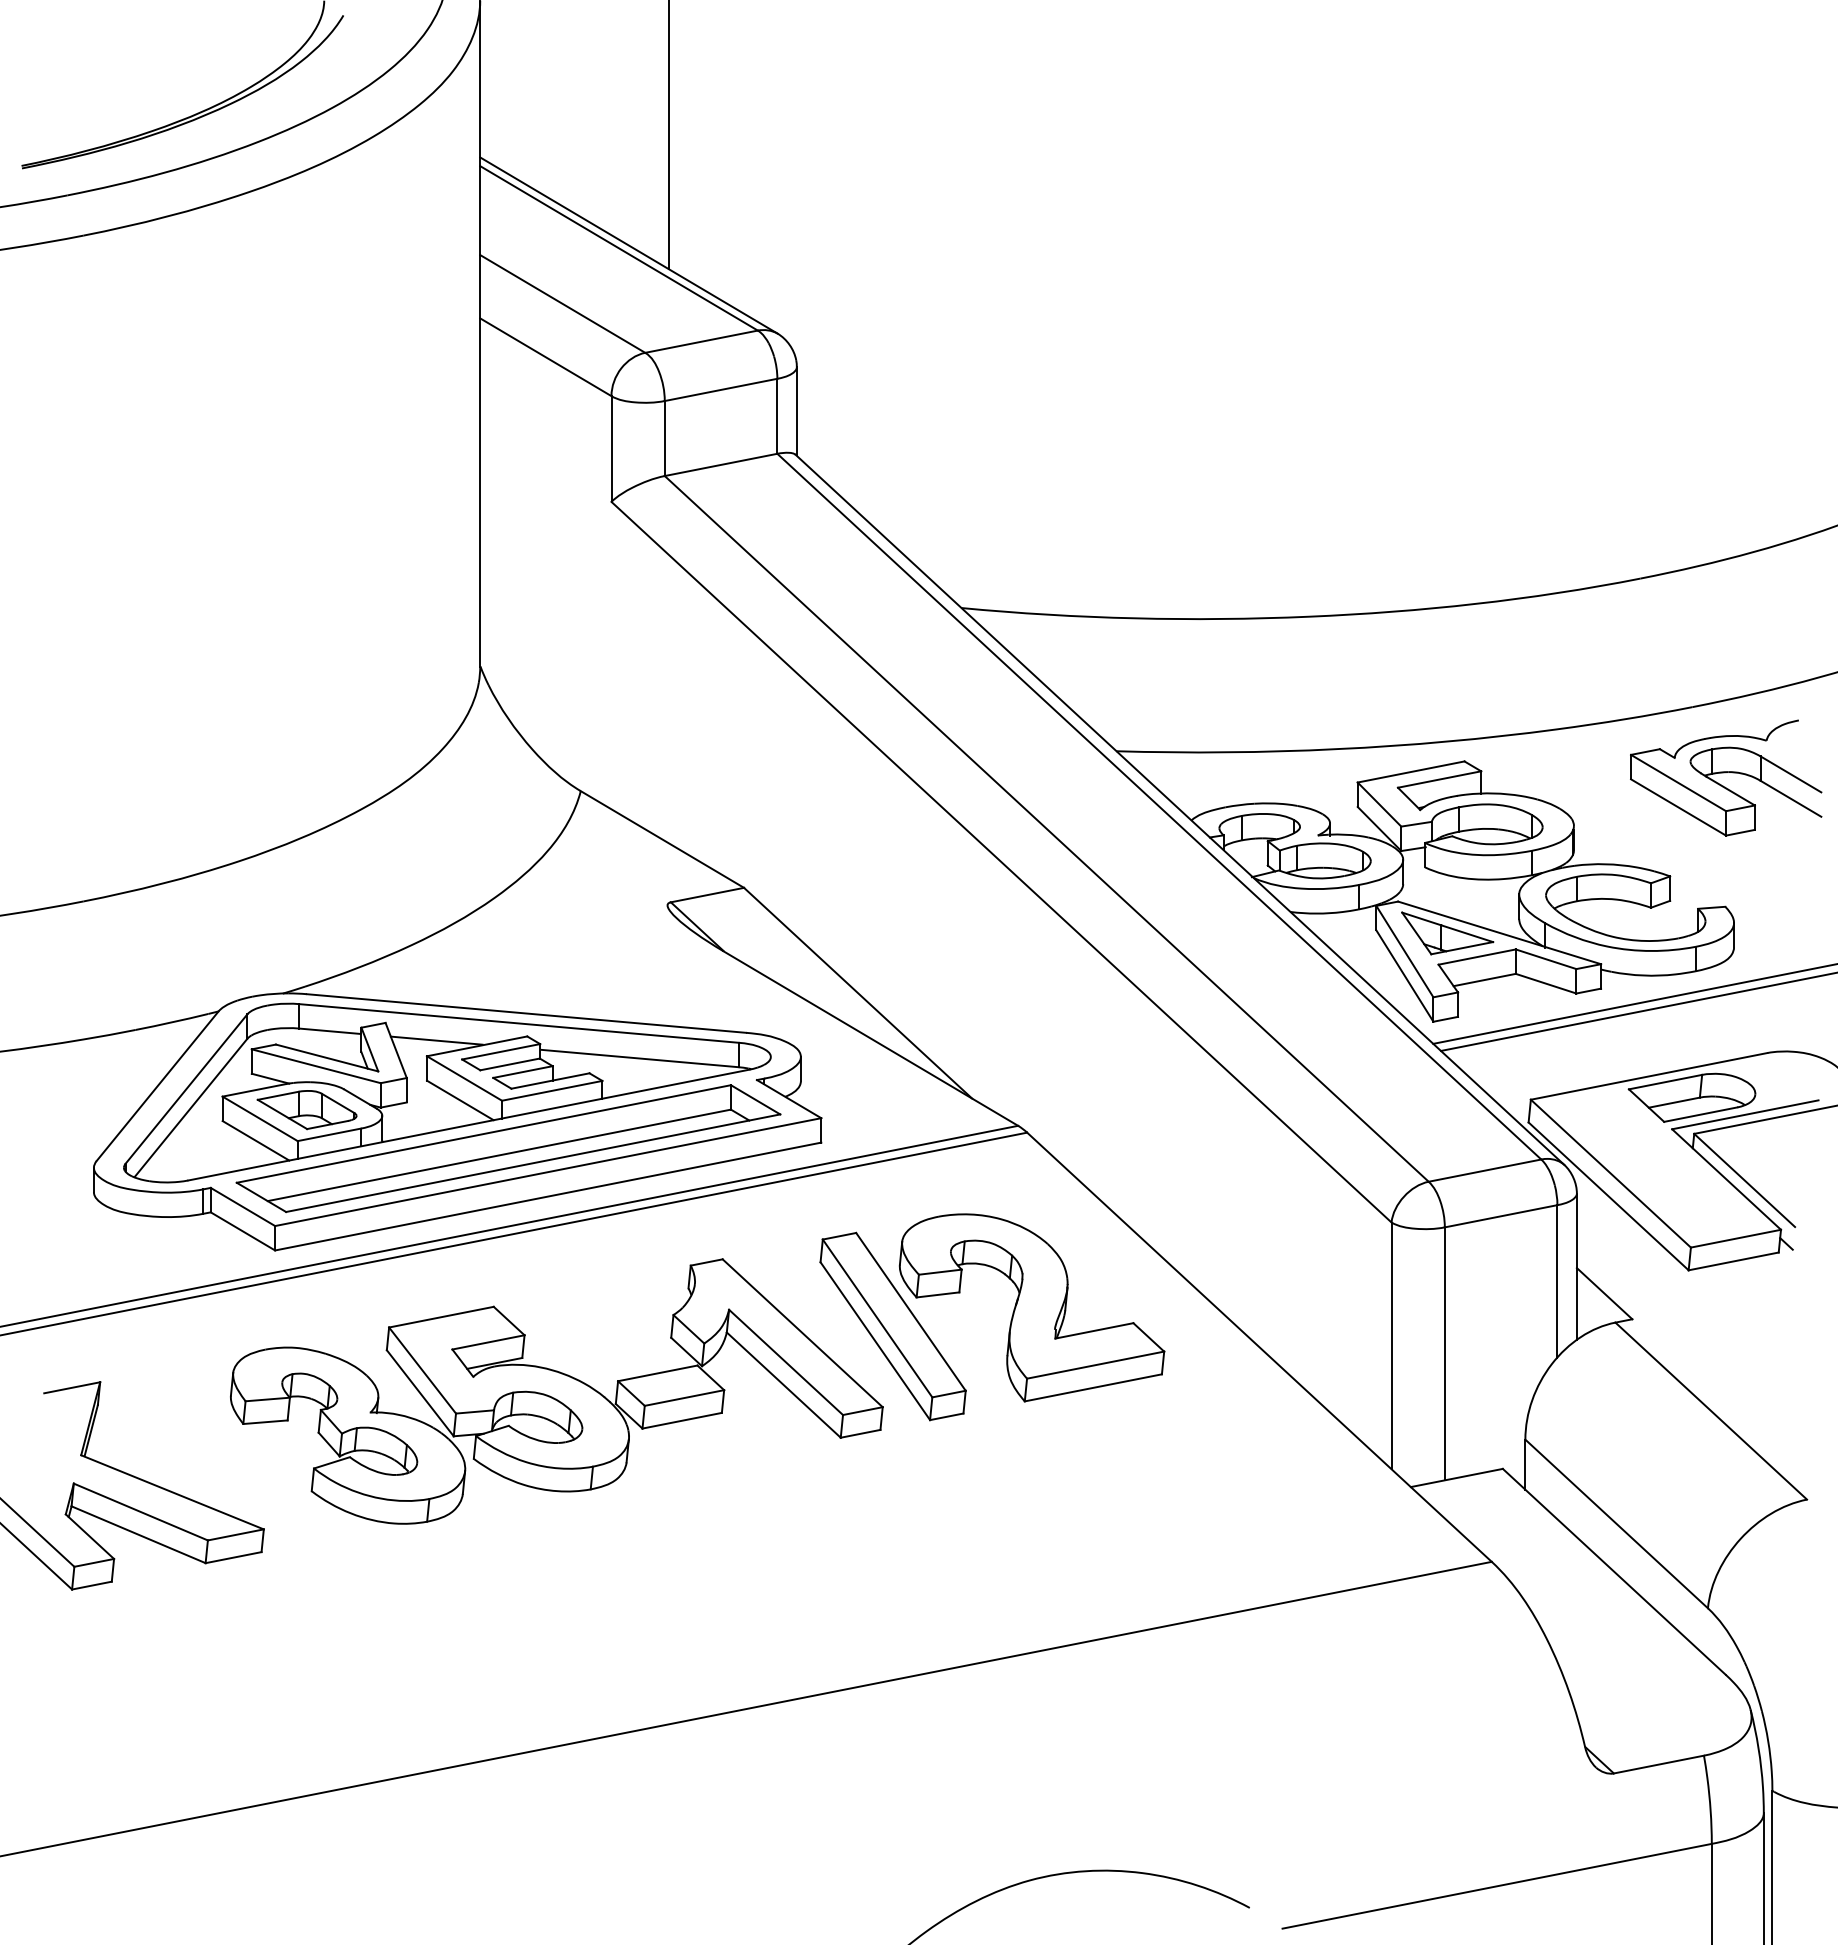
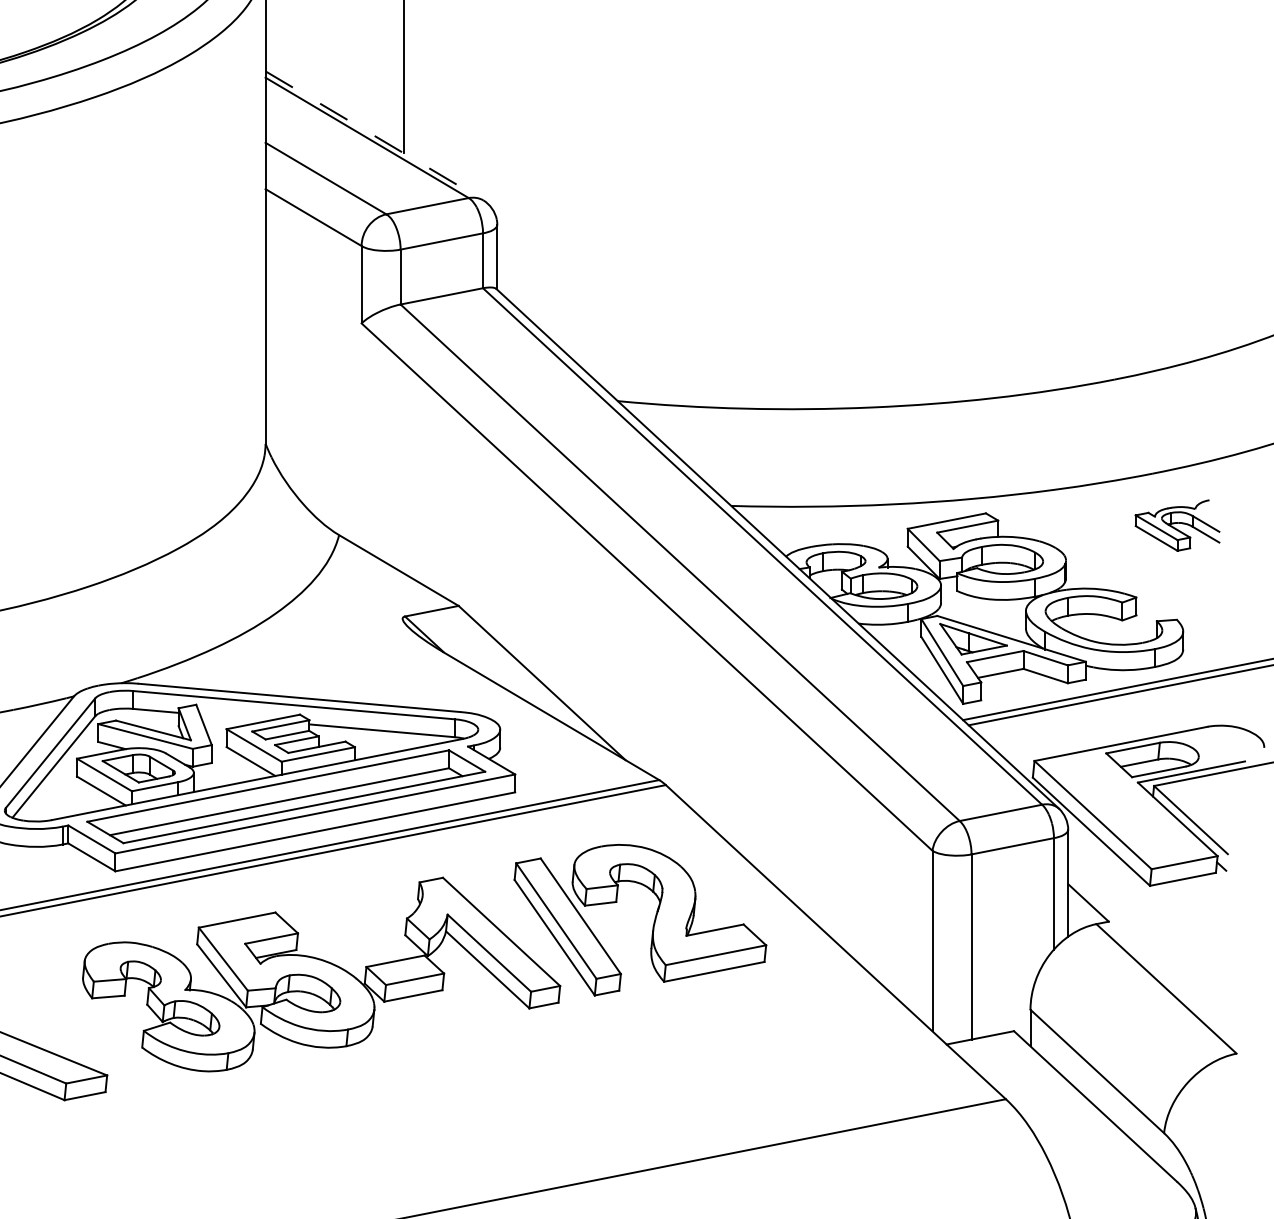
line: (628, 245) -> (374, 135), solid -> dashed
part: (1726, 777) -> (1177, 525), size x0.6
line: (436, 1040) -> (233, 717), removed

